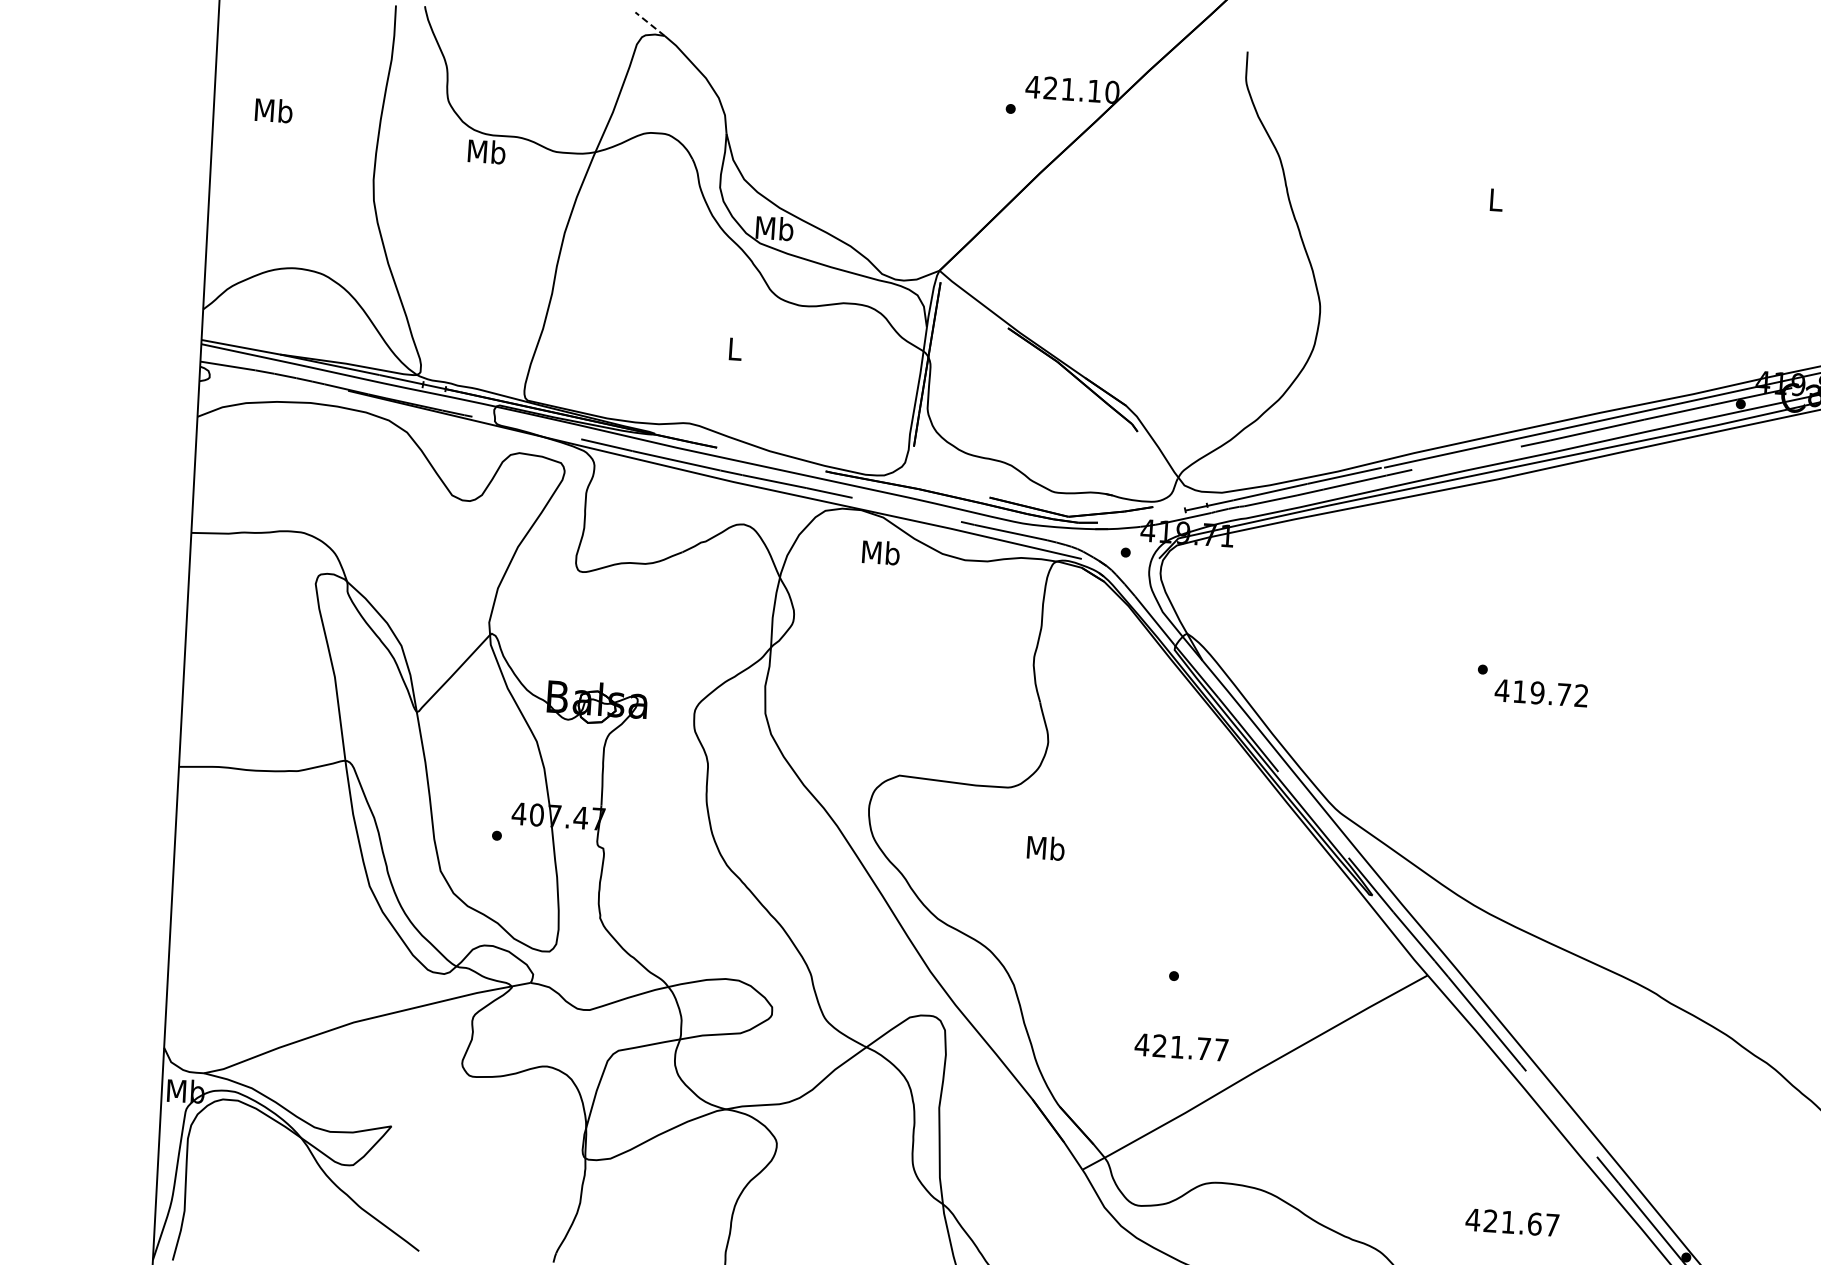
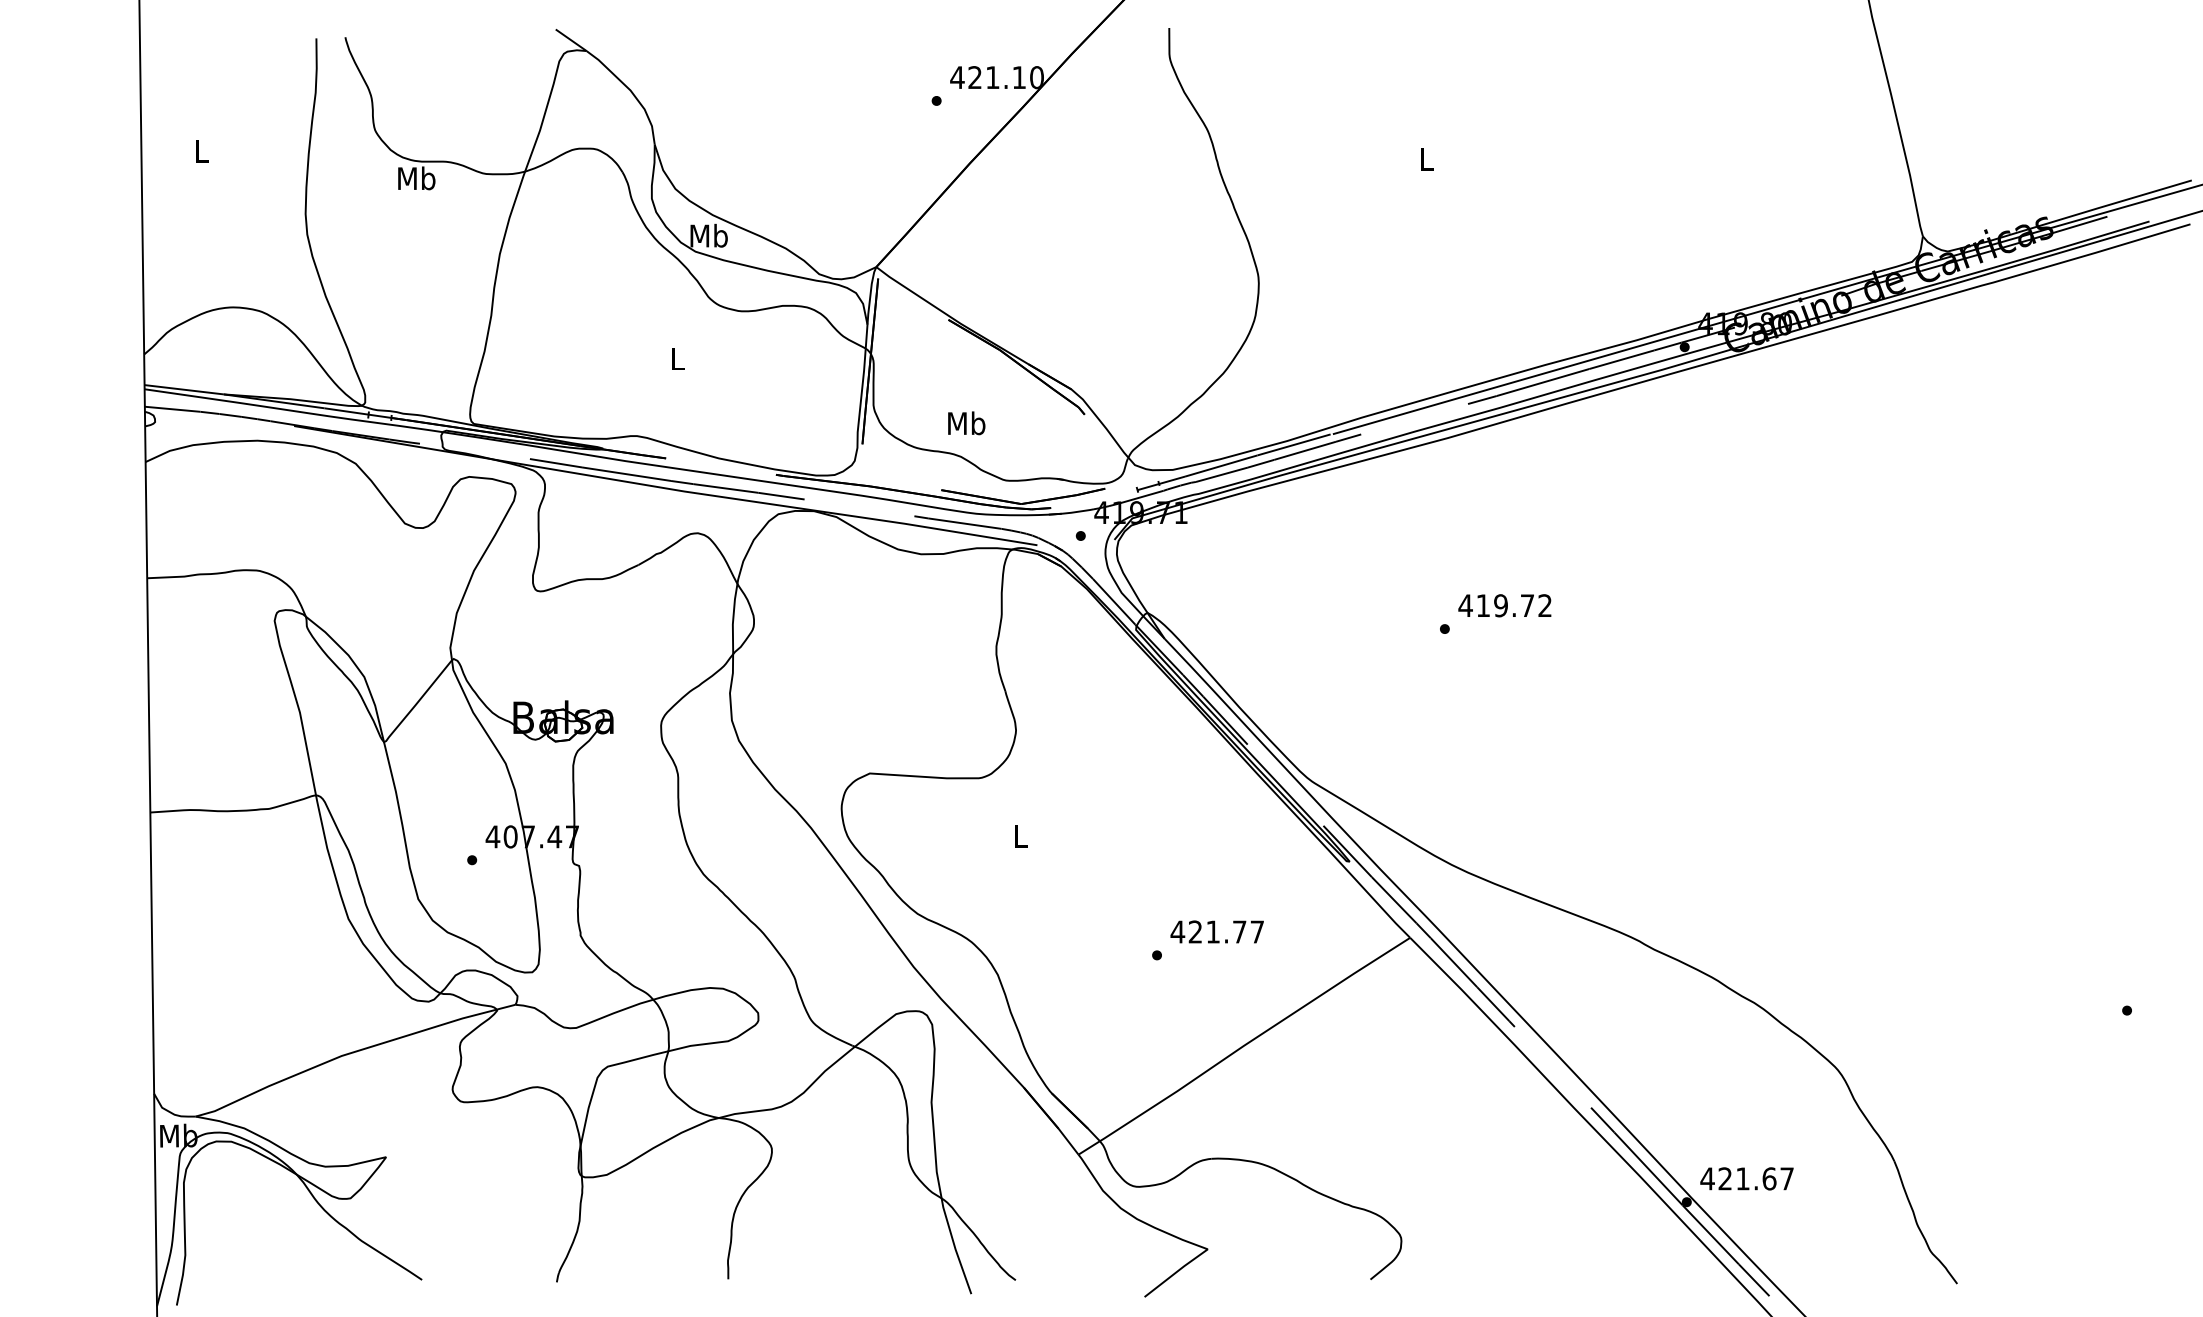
line: (650, 24) -> (571, 40), dashed -> solid
text: (273, 110) -> (201, 151), Mb -> L
text: (880, 552) -> (966, 423), moved
text: (1541, 692) -> (1504, 605), moved
text: (1045, 848) -> (1020, 836), Mb -> L
text: (1180, 1046) -> (1216, 931), moved
text: (1511, 1222) -> (1746, 1178), moved

